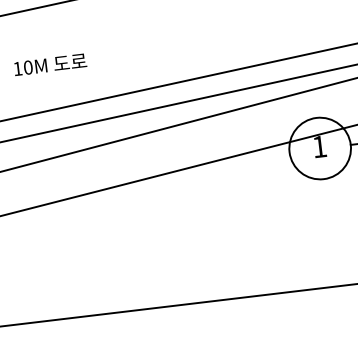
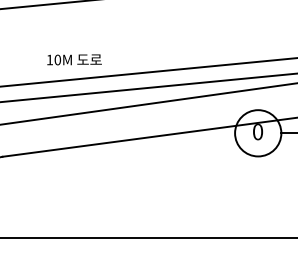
text: (50, 64) -> (74, 59), moved
text: (320, 147) -> (258, 132), 1 -> 0

